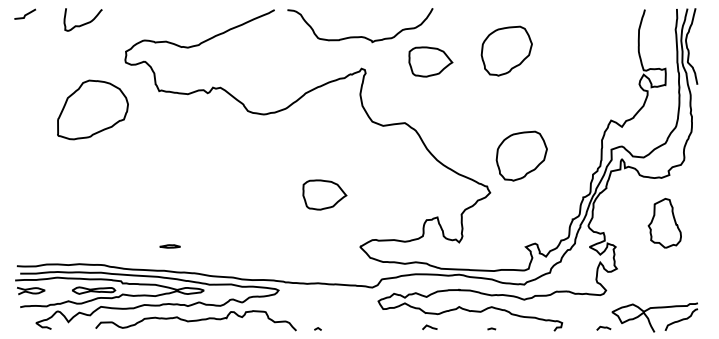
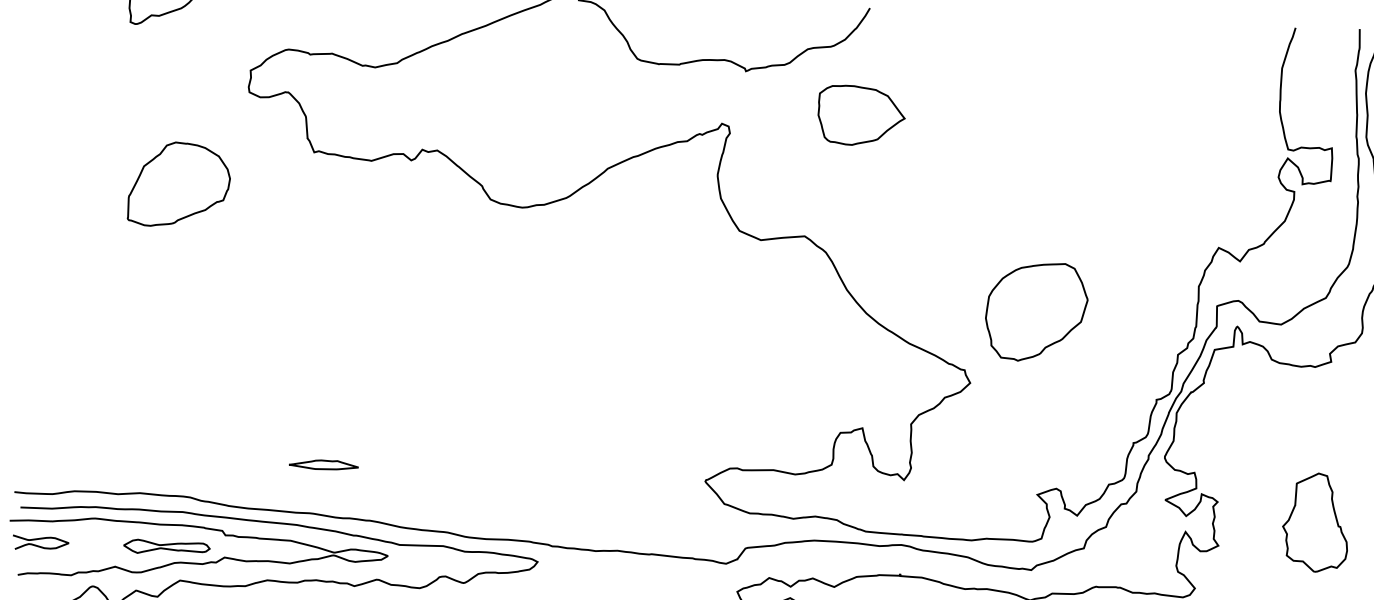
part: (506, 50) -> (1014, 98), removed
part: (92, 109) -> (178, 183), size x0.71
part: (324, 194) -> (637, 373), removed
part: (664, 223) -> (1314, 522), moved
part: (169, 246) -> (322, 464), size x1.67

